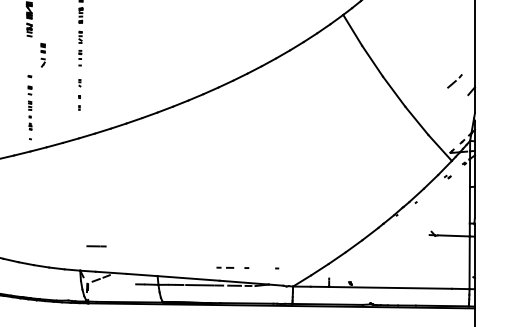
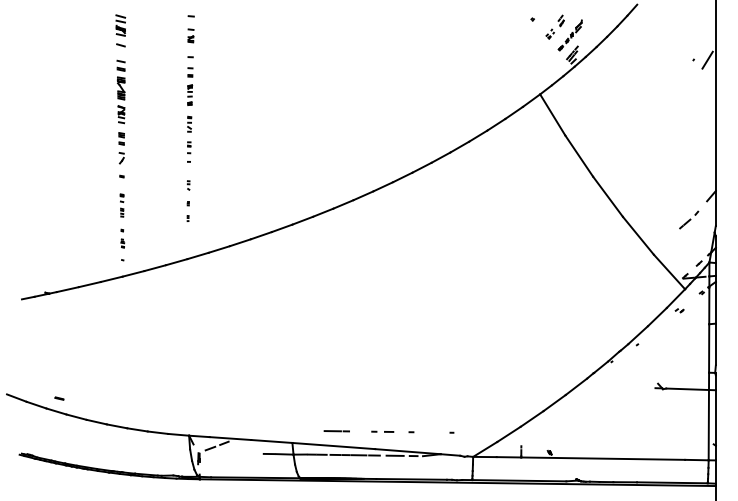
part: (43, 55) -> (121, 148), moved
part: (455, 80) -> (689, 219), moved
part: (29, 98) -> (121, 205), size x0.71
line: (96, 246) -> (336, 431), moved

